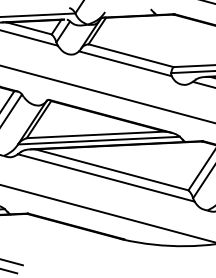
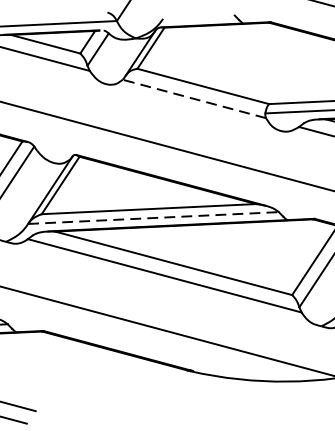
line: (125, 63) -> (194, 98), solid -> dashed
line: (98, 140) -> (152, 217), solid -> dashed

